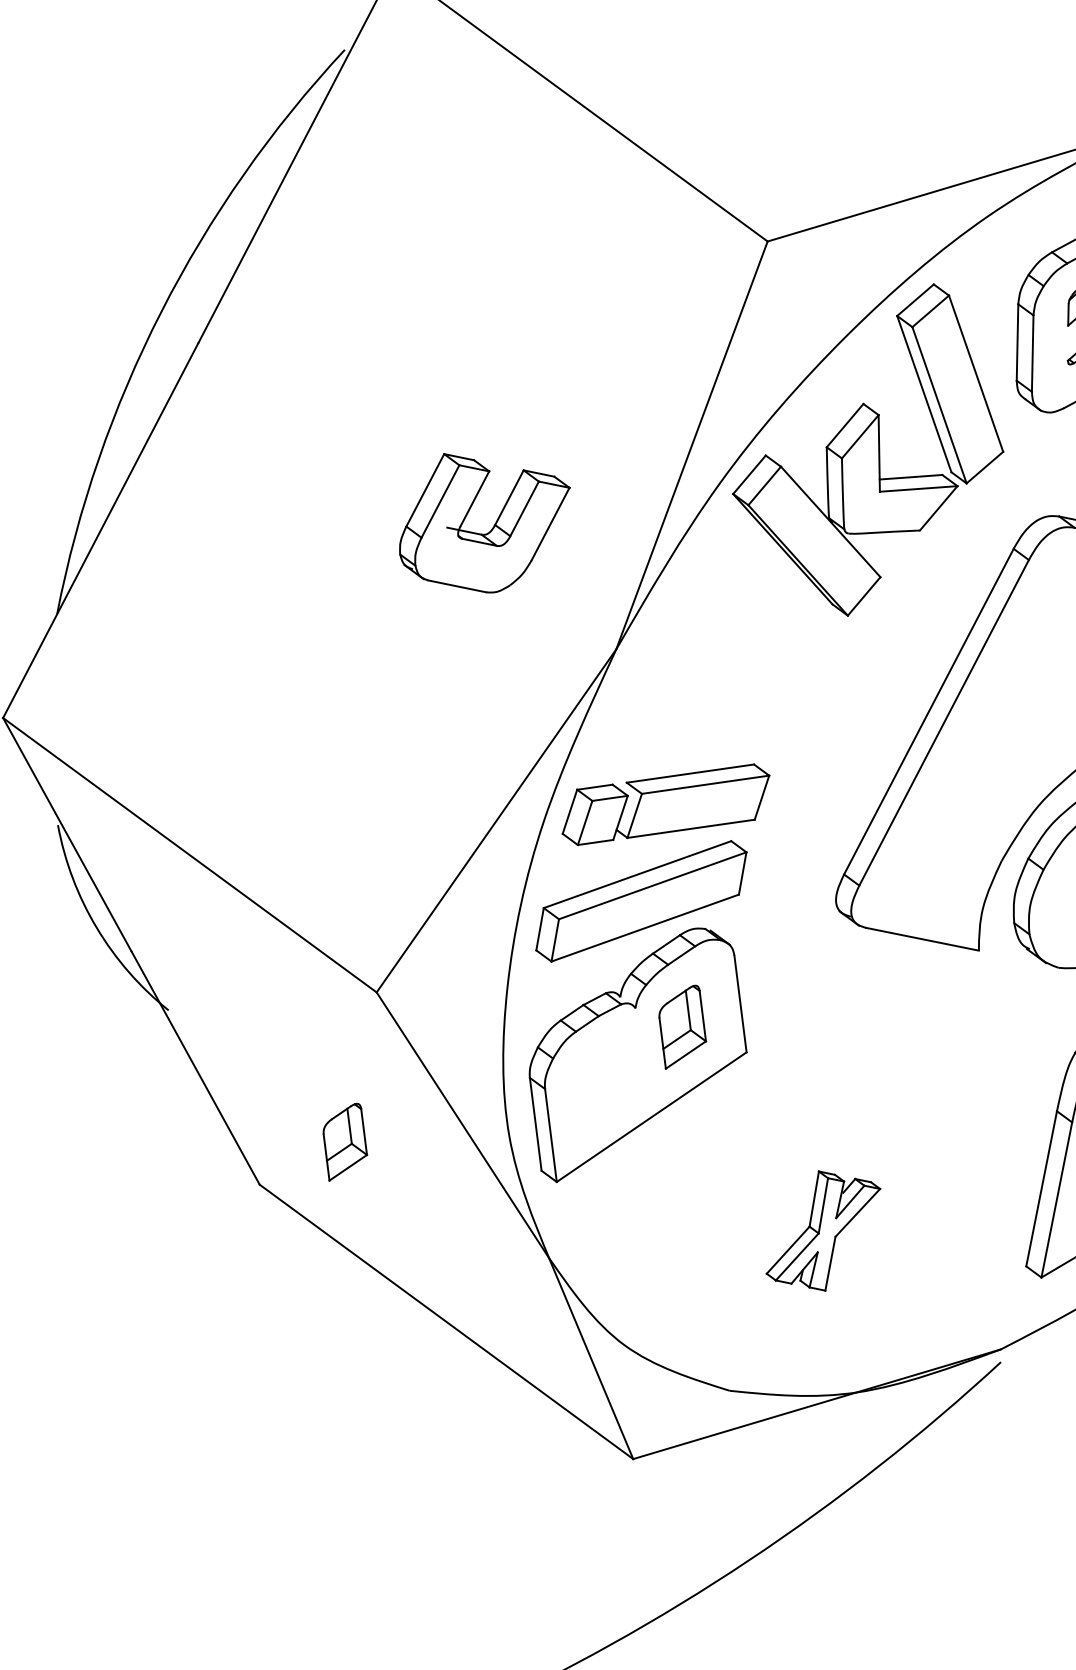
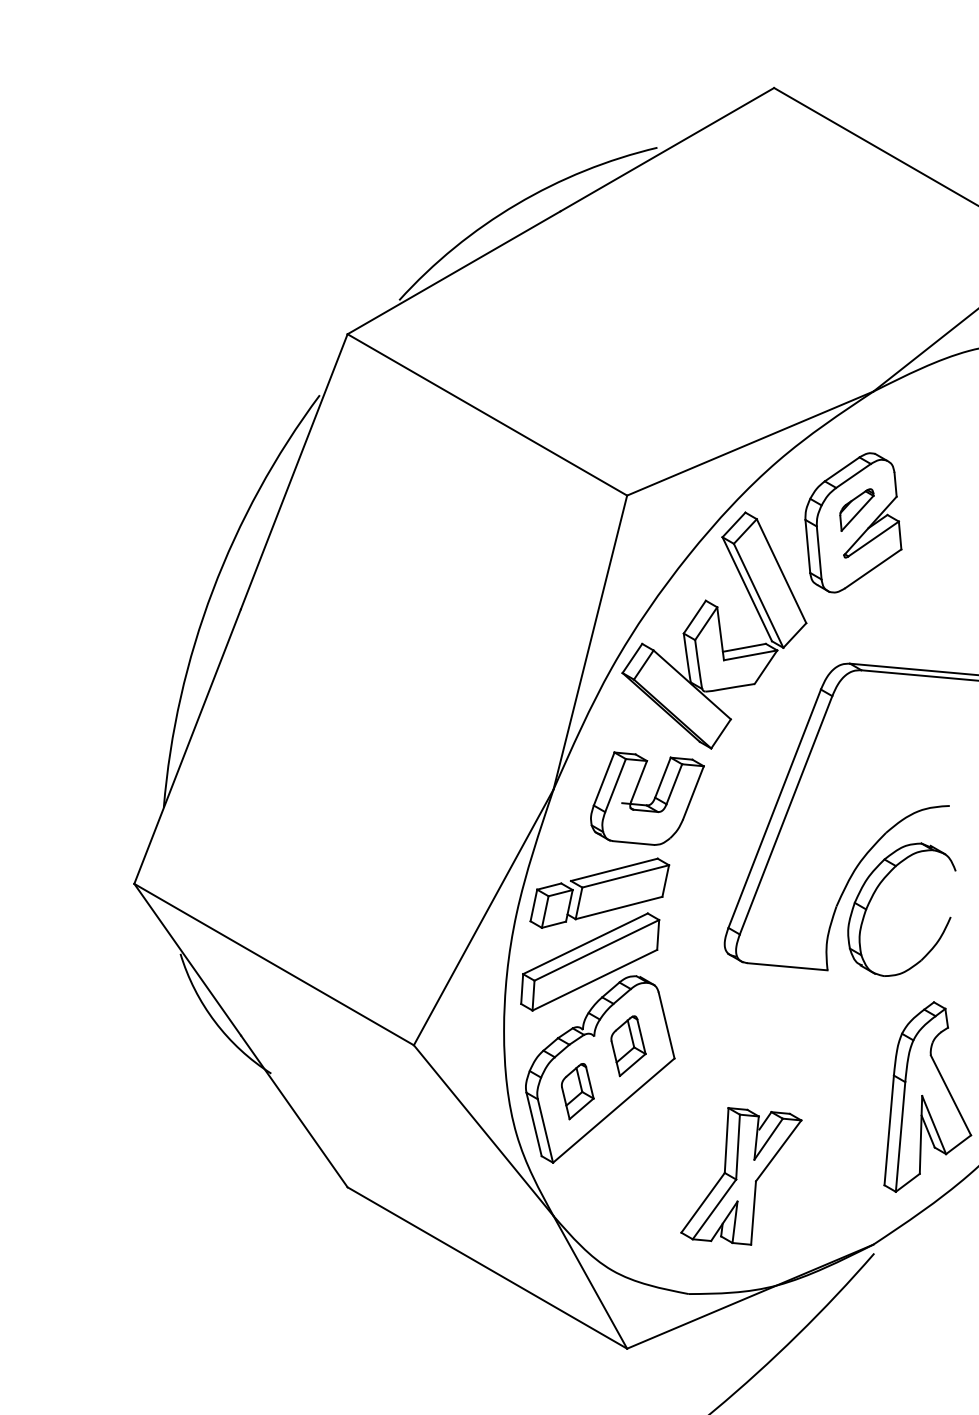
part: (484, 524) -> (647, 798), moved
part: (345, 1142) -> (577, 1091), moved
part: (823, 1231) -> (741, 1176), size x1.67

